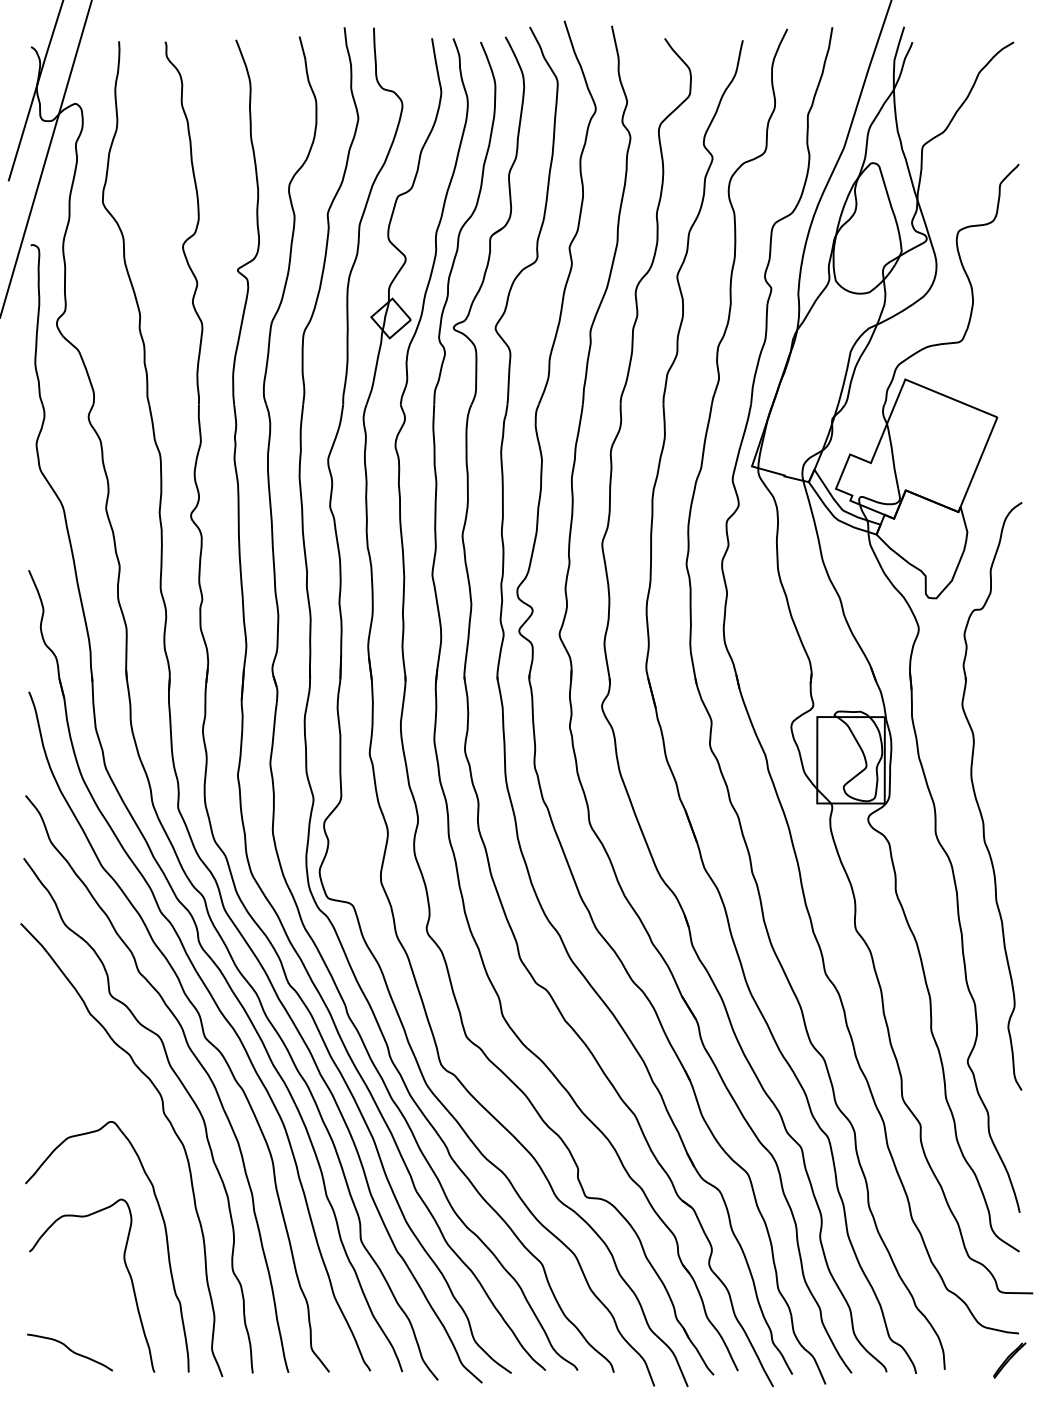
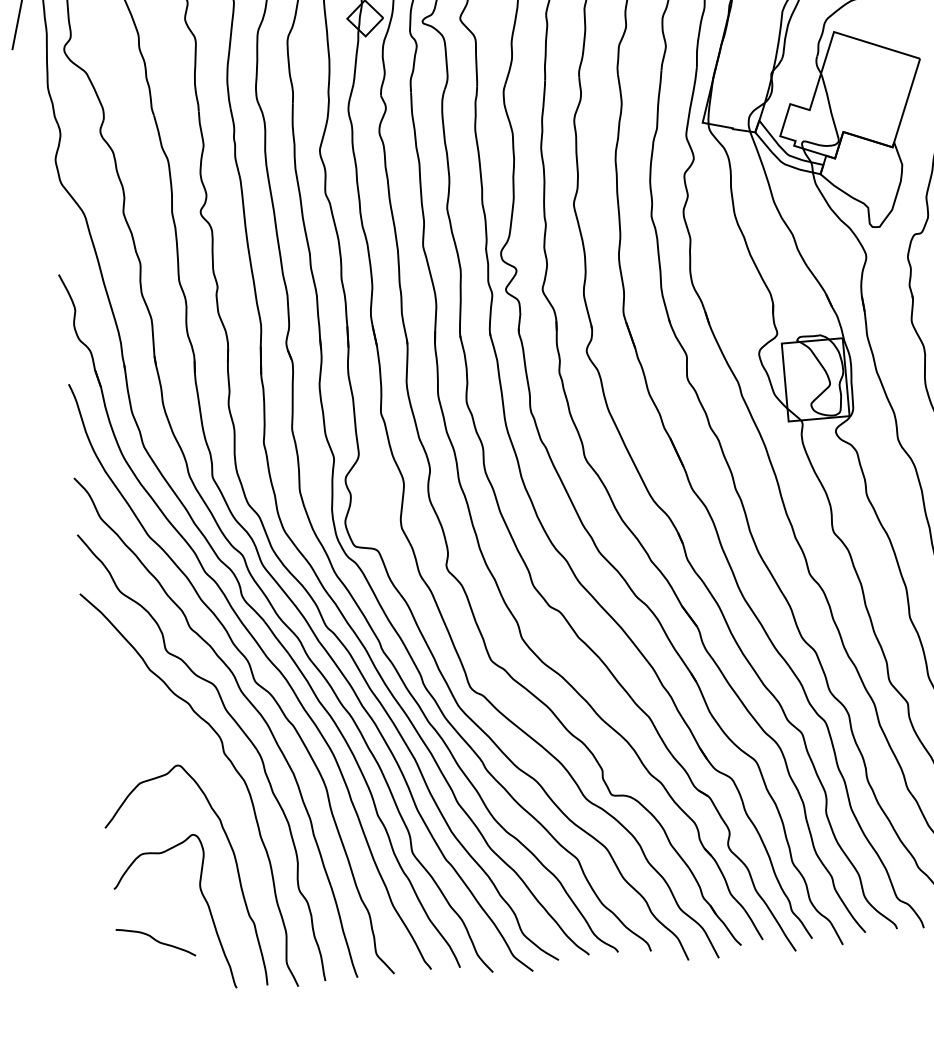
curve: (70, 1351) -> (156, 941), moved

